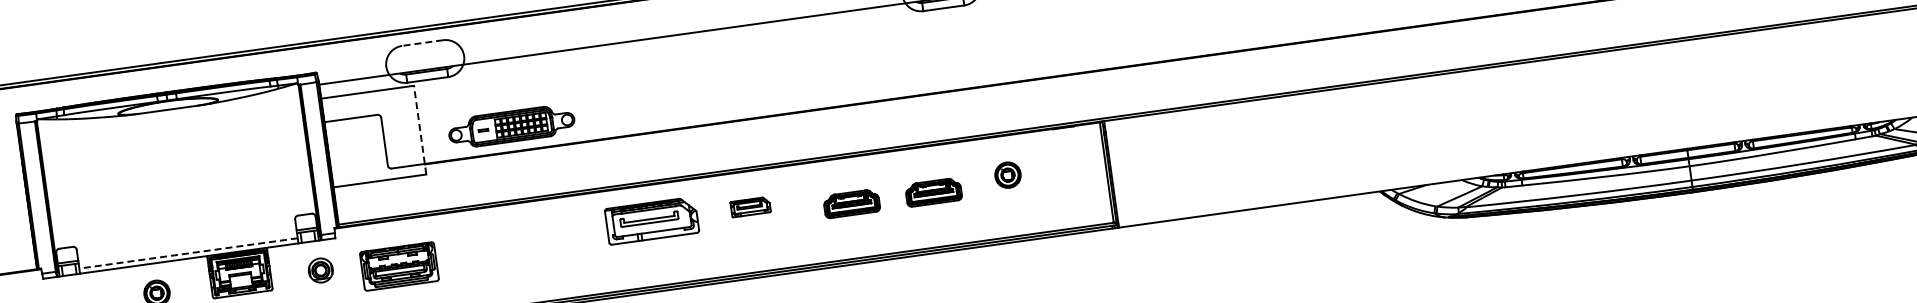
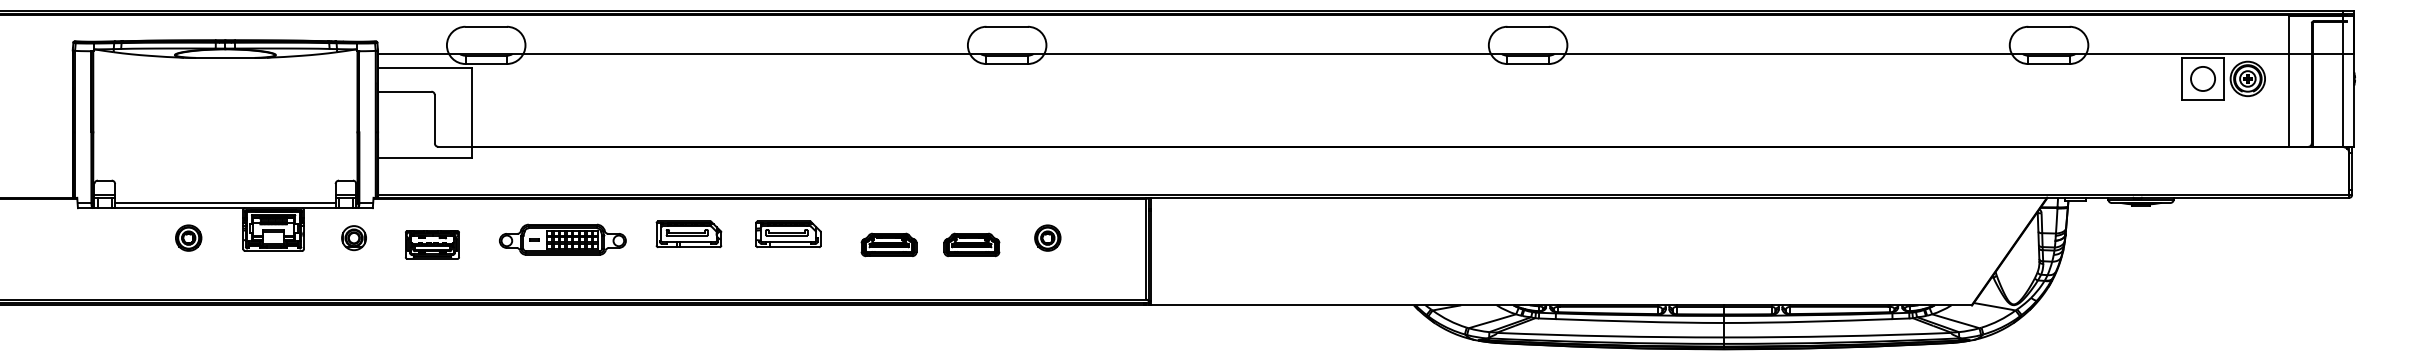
line: (422, 42) -> (486, 26), dashed -> solid
part: (511, 126) -> (562, 239), moved
line: (419, 129) -> (471, 112), dashed -> solid
part: (750, 207) -> (788, 234), size x1.67
part: (651, 219) -> (688, 233), size x0.71
line: (187, 253) -> (224, 202), dashed -> solid
part: (399, 266) -> (432, 244), size x0.71

